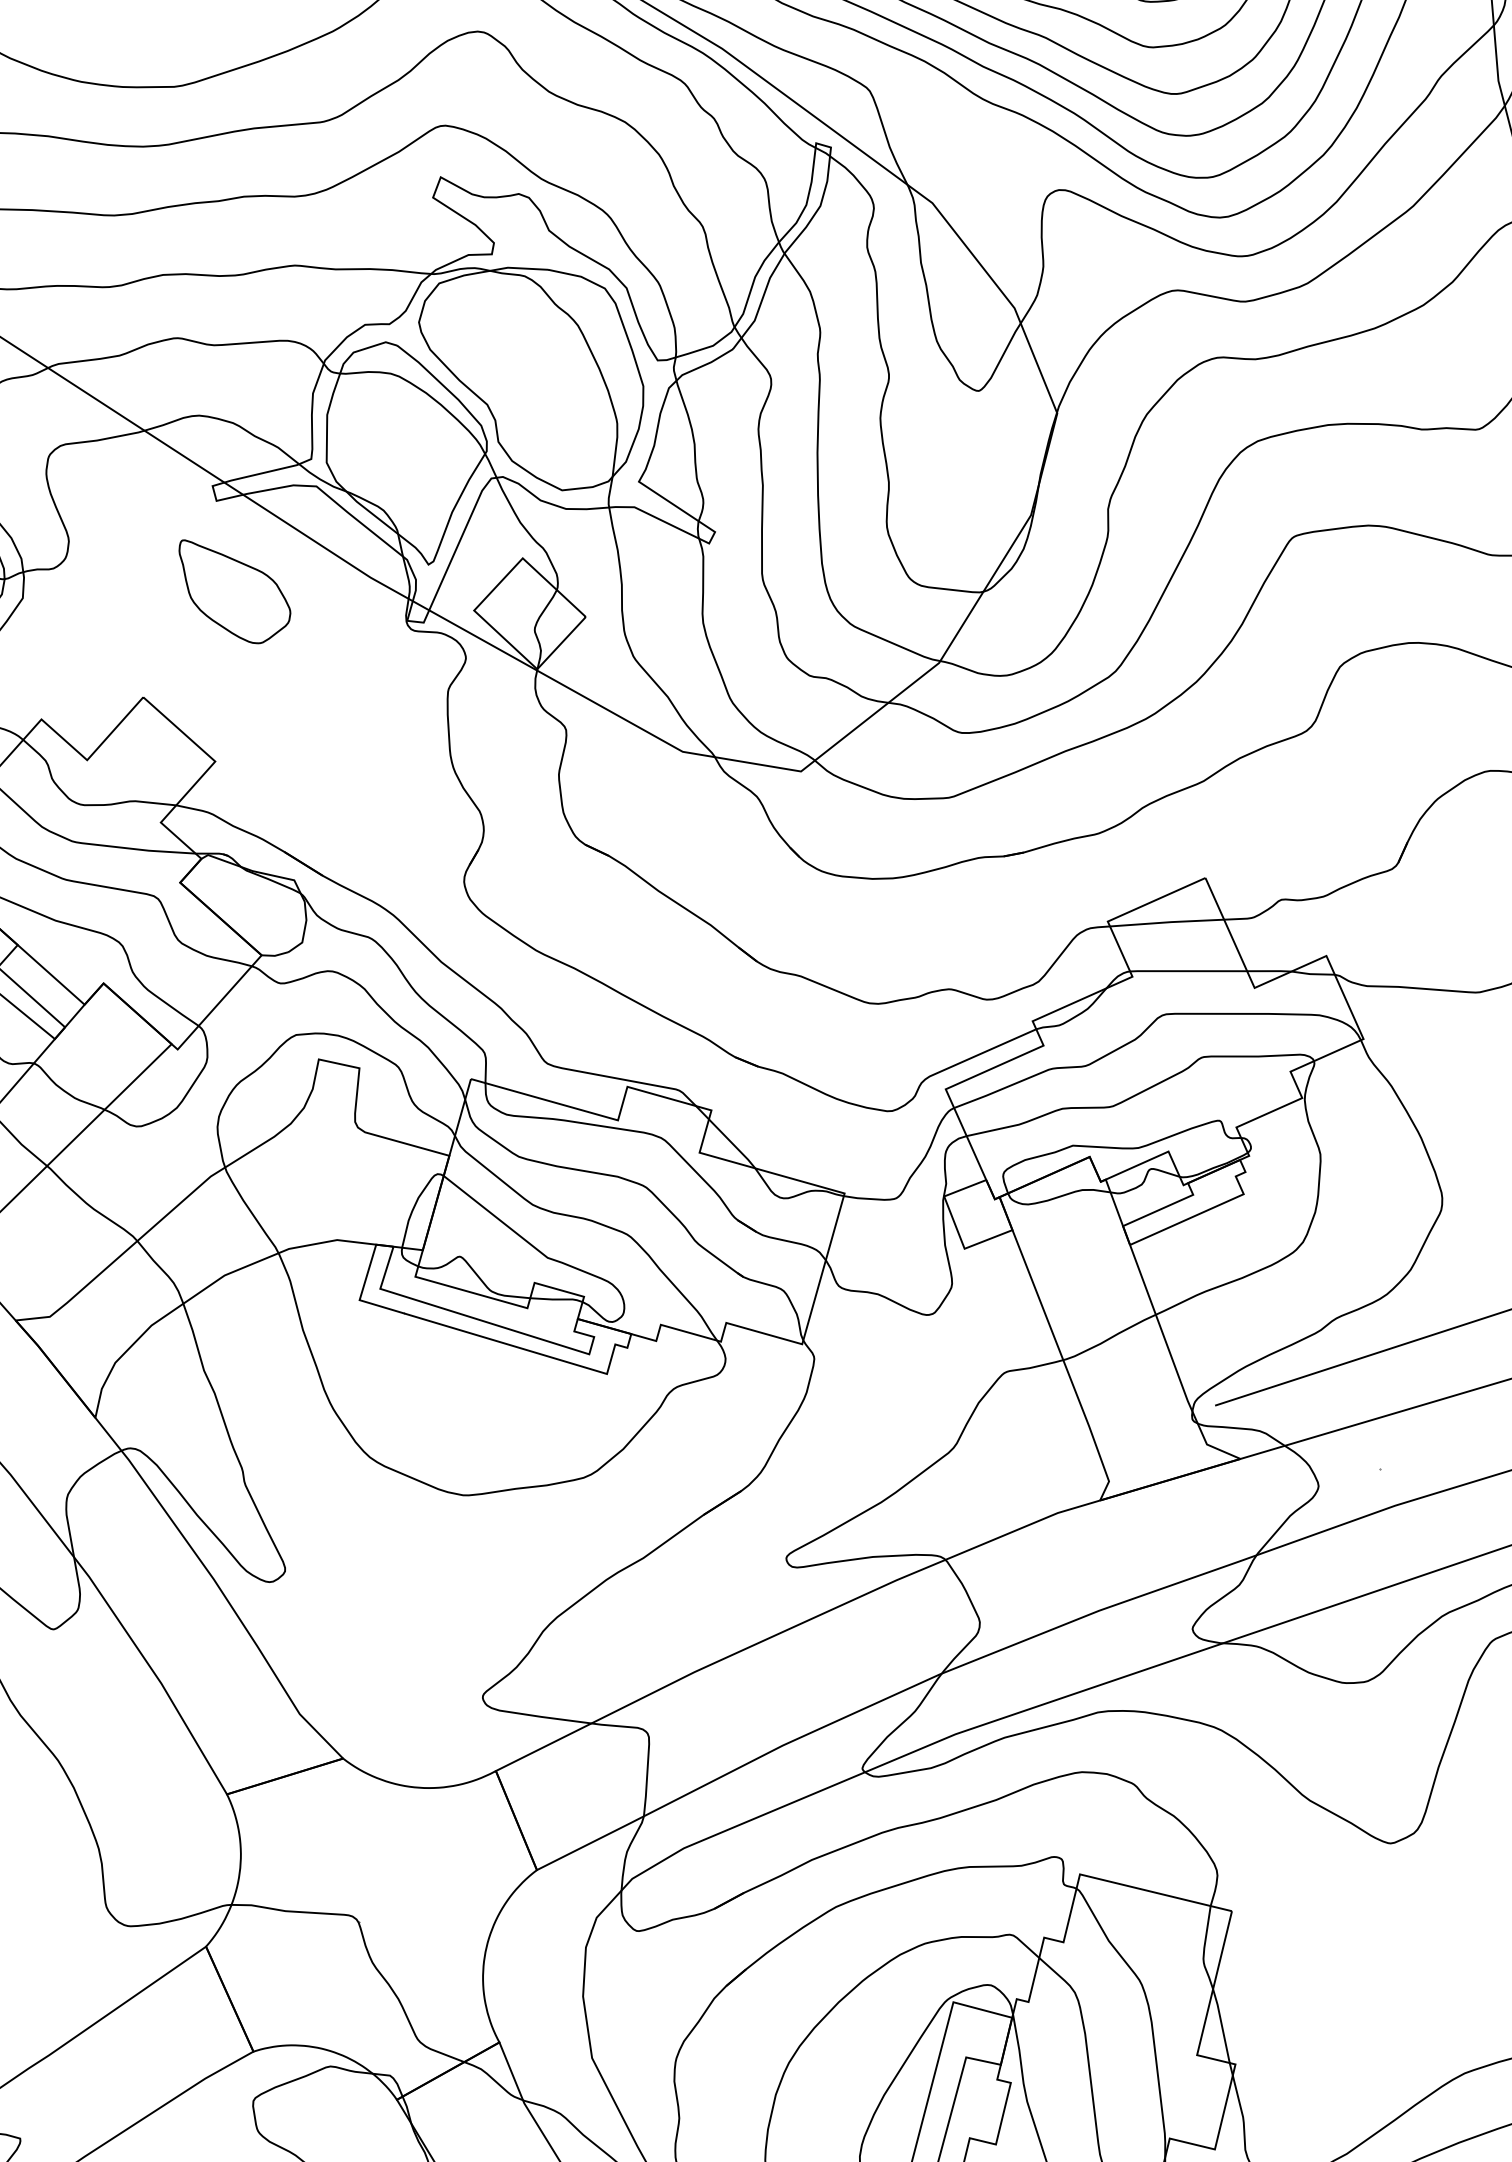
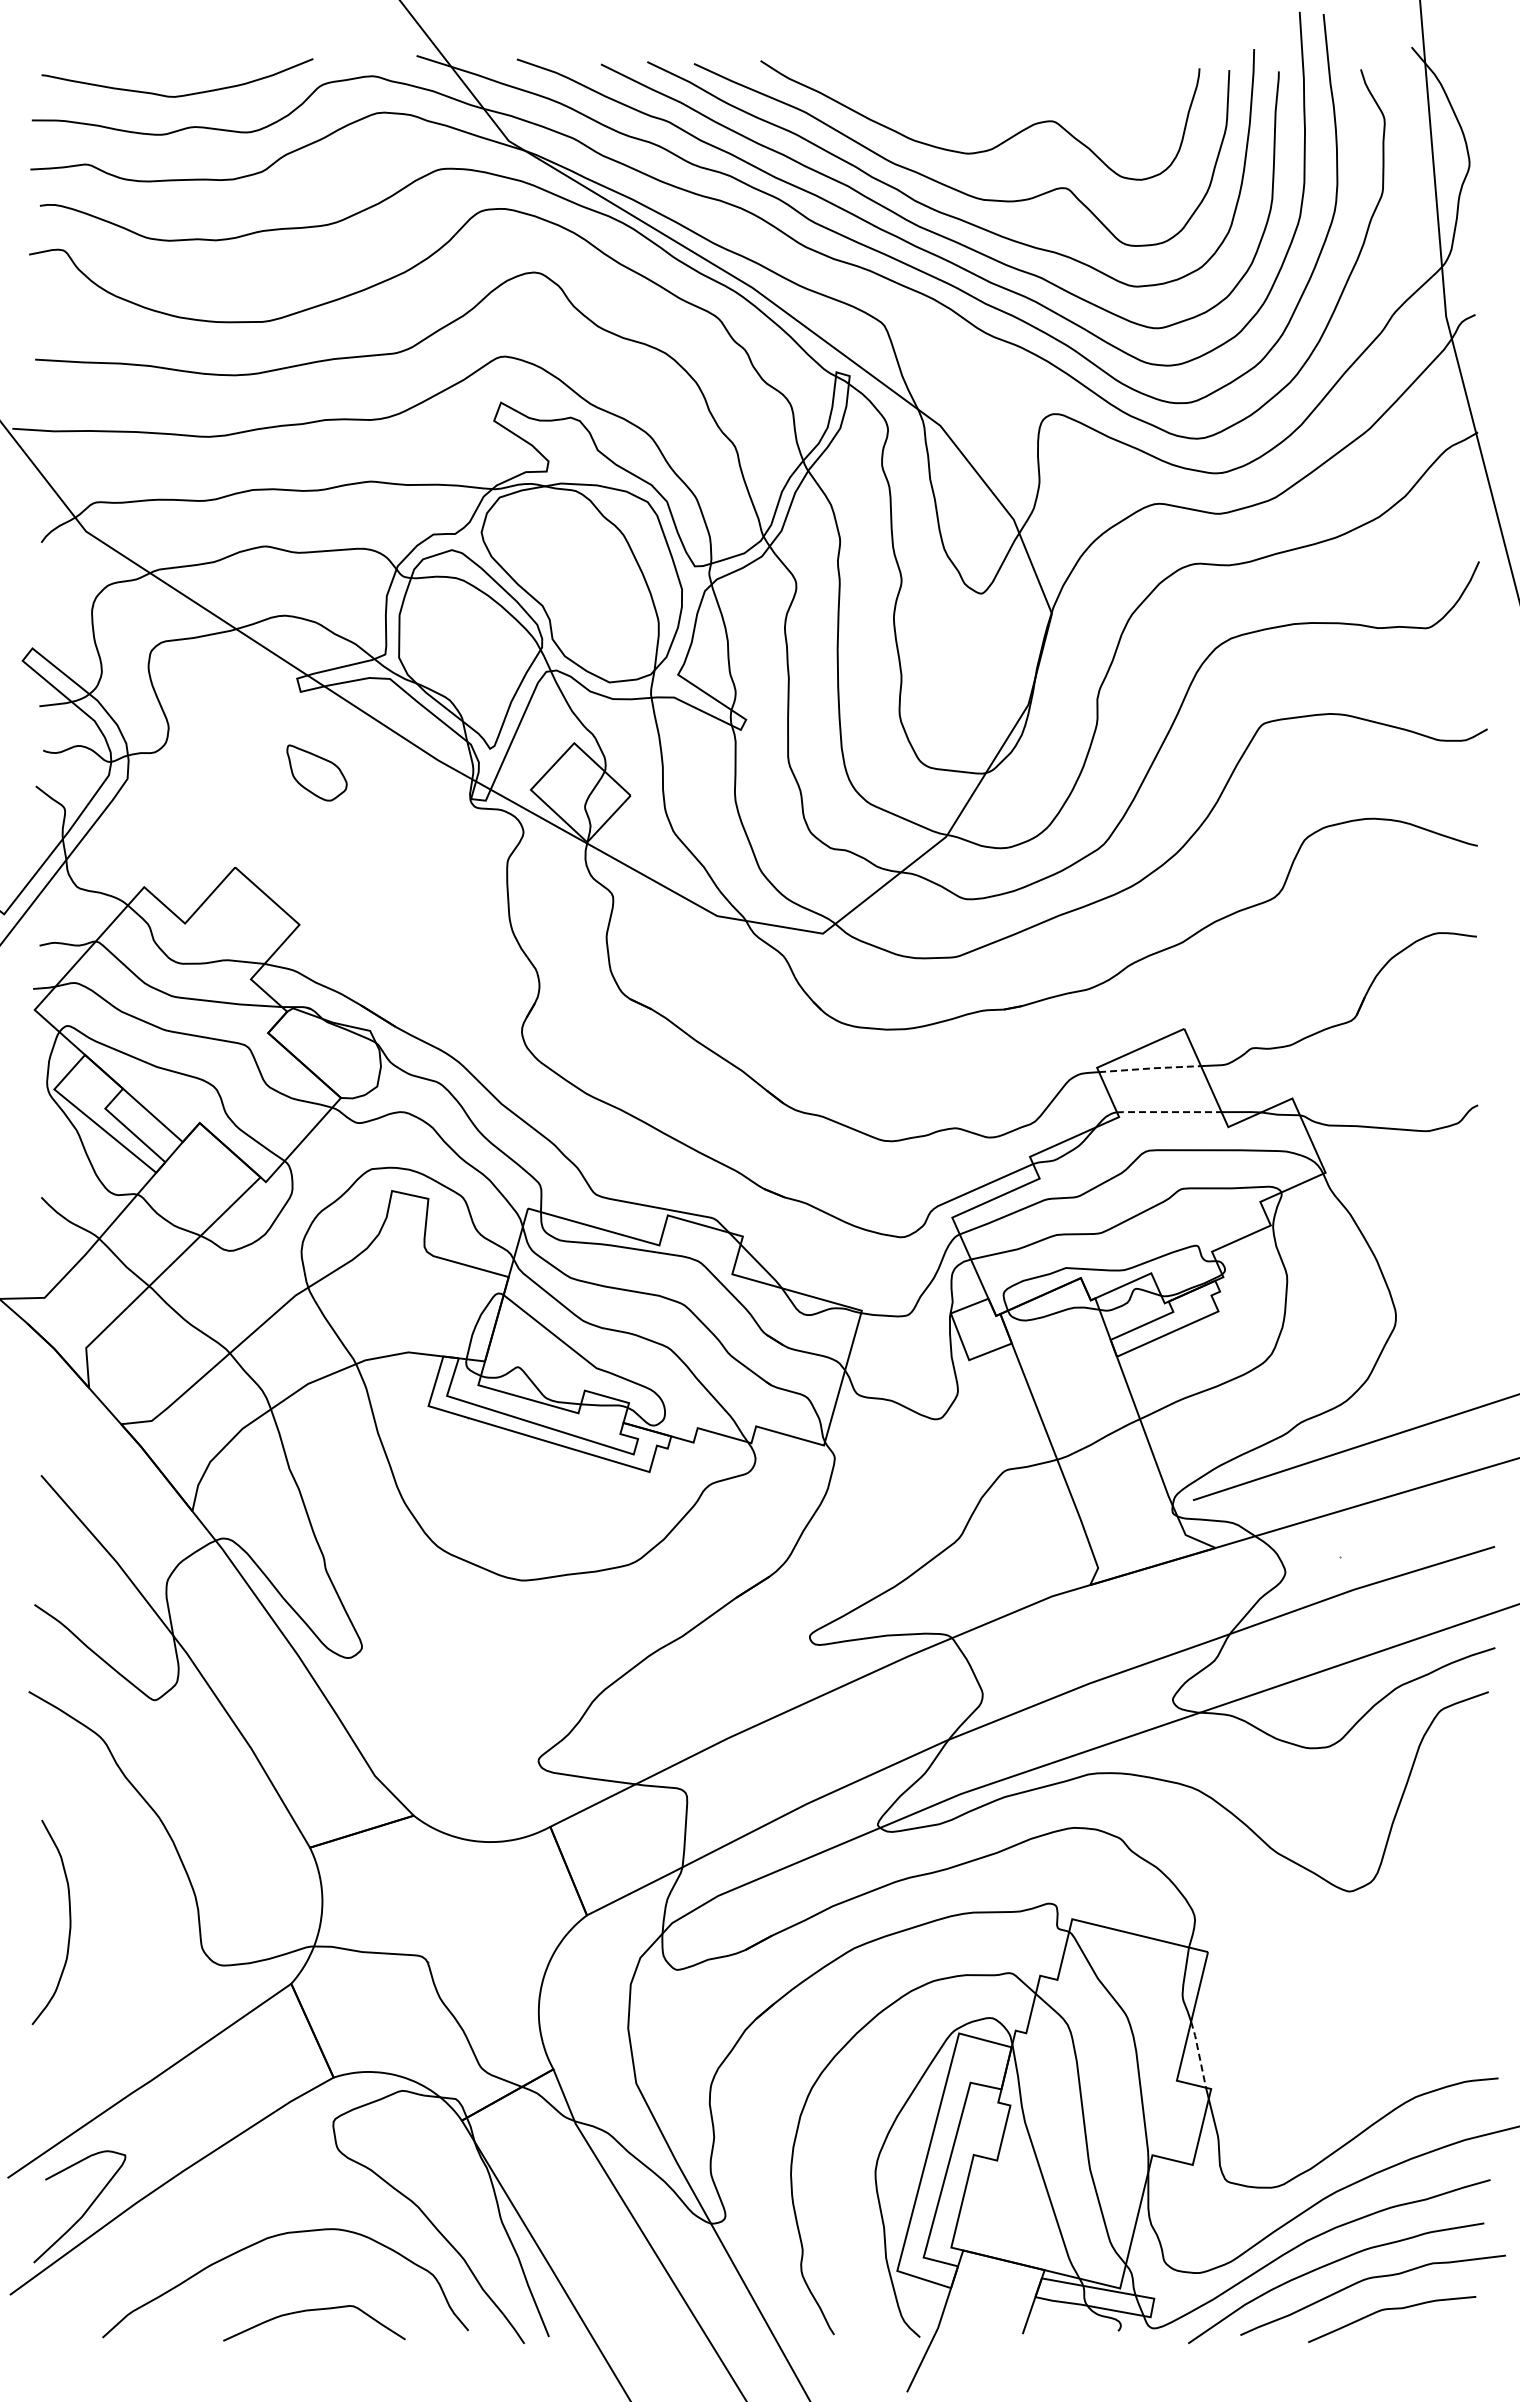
part: (234, 591) -> (316, 772), size x0.6
line: (1167, 922) -> (1150, 1068), solid -> dashed
line: (1188, 971) -> (1169, 1112), solid -> dashed
line: (1221, 2025) -> (1198, 2054), solid -> dashed

